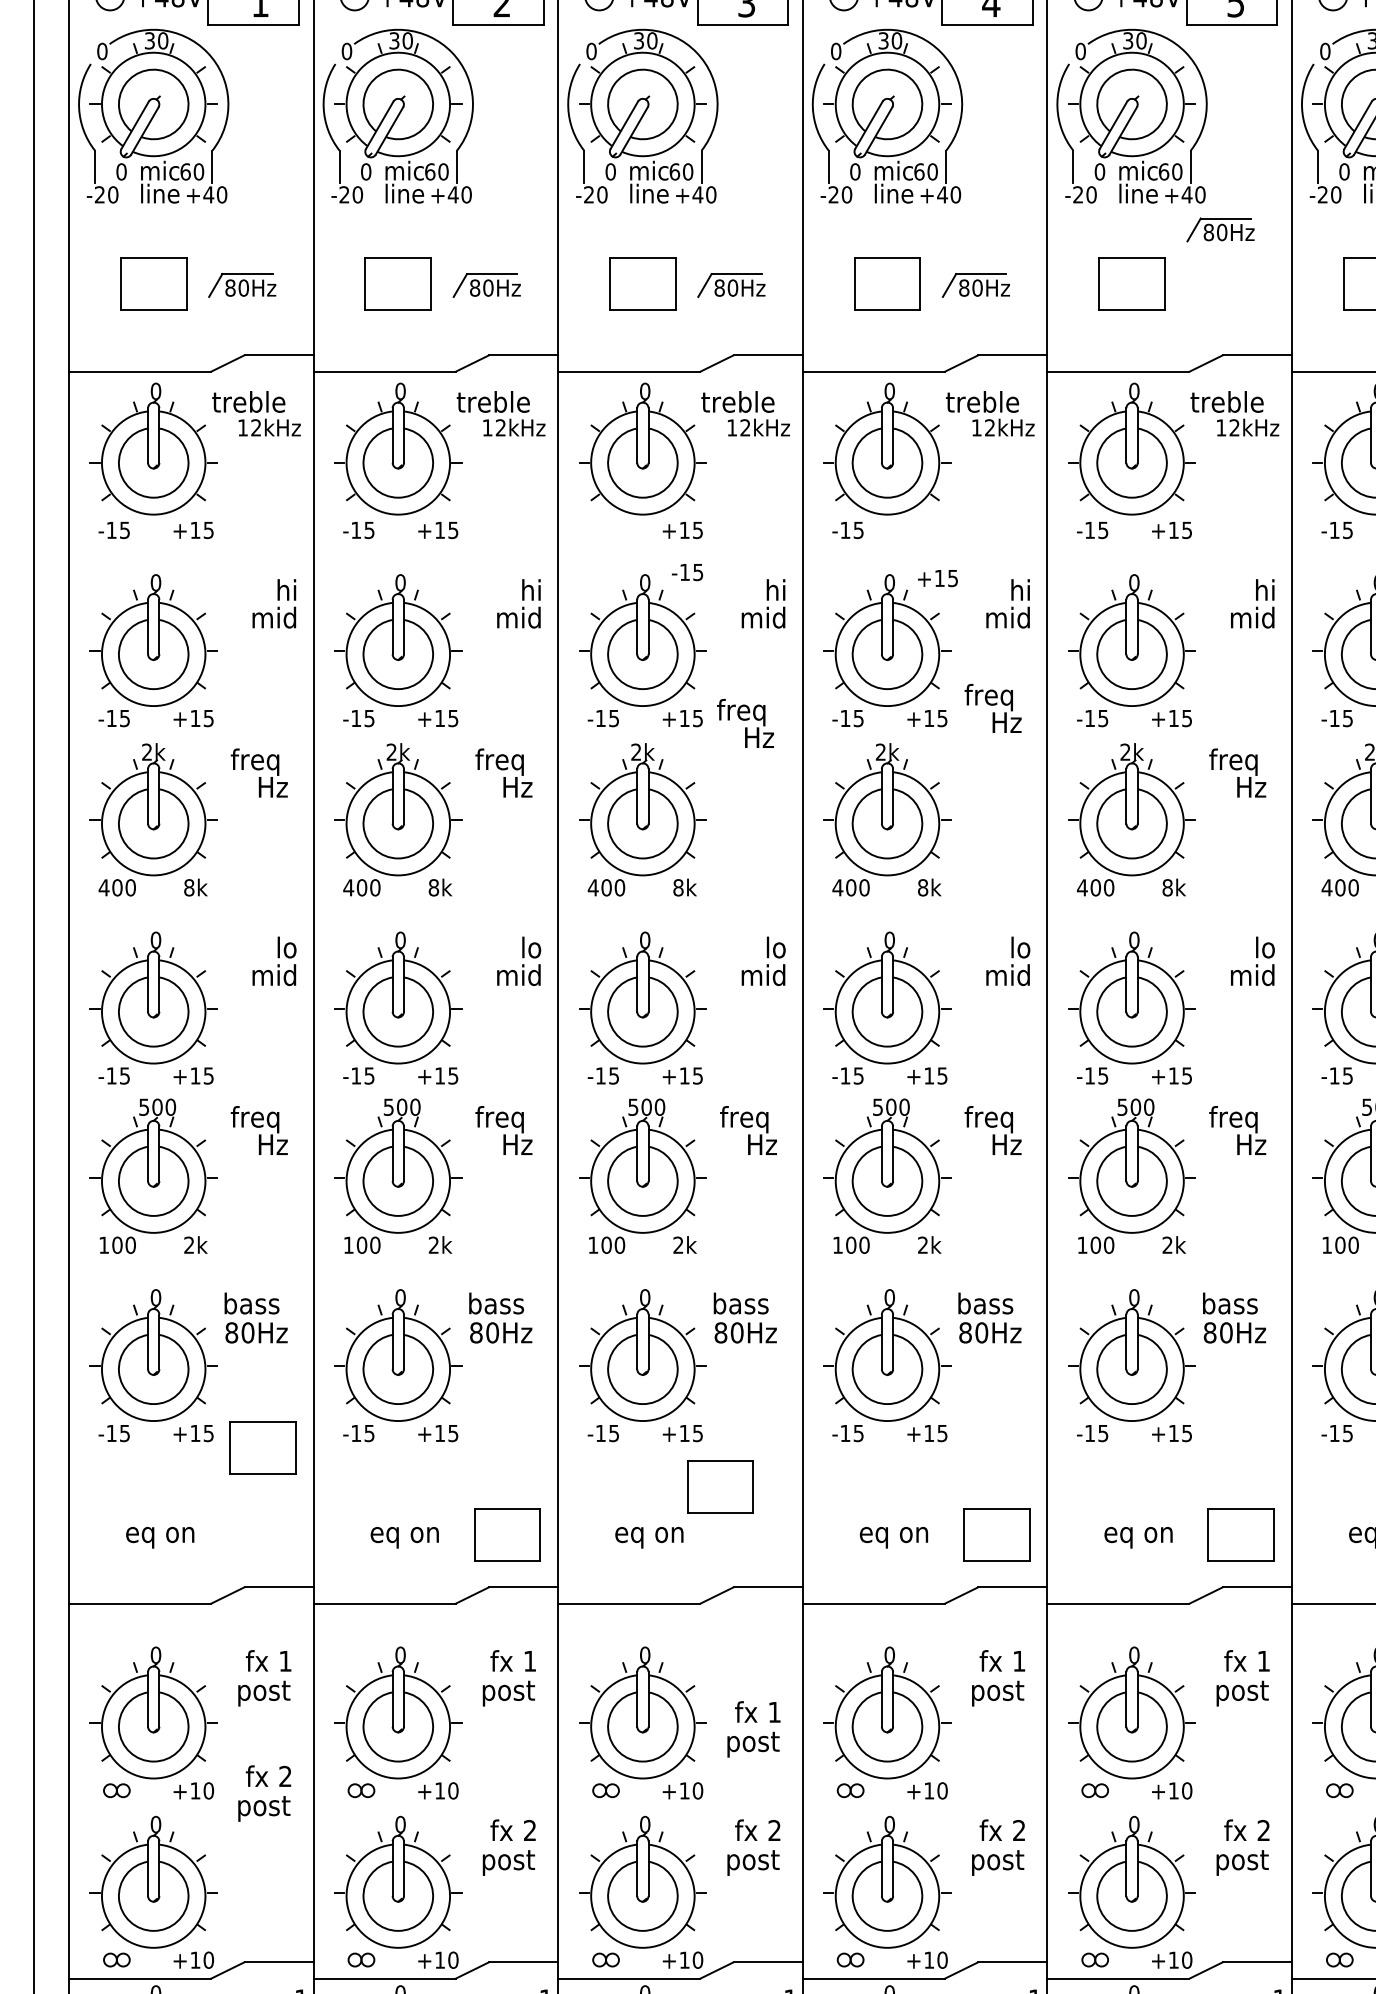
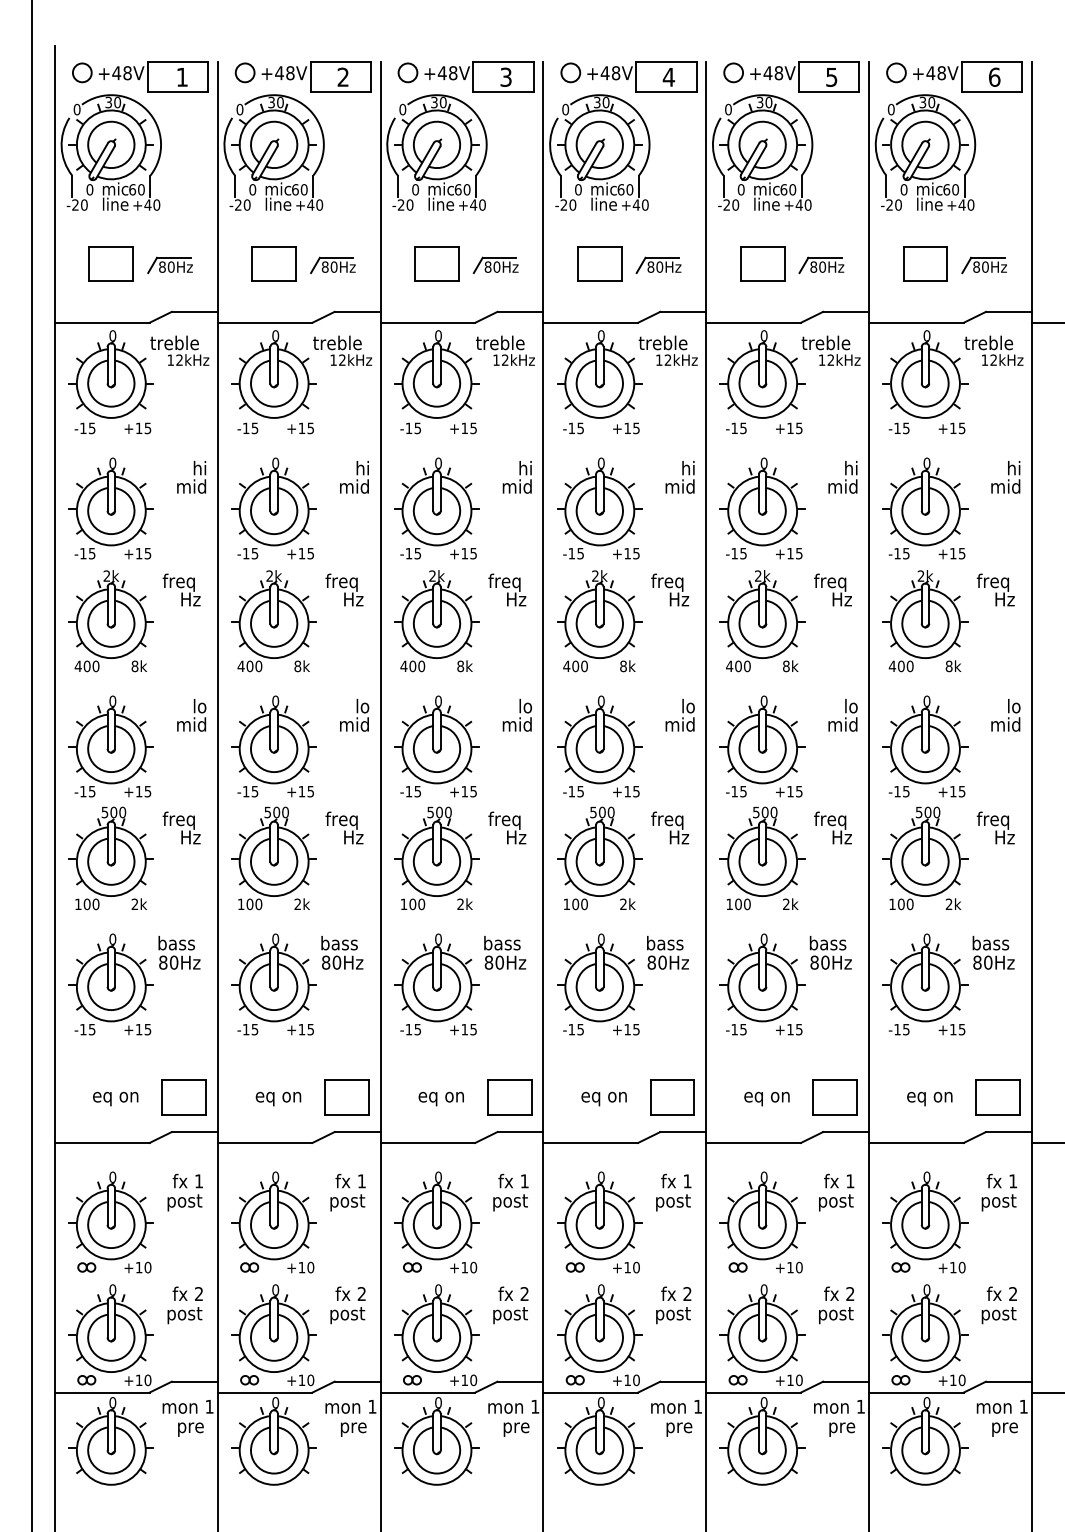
part: (1220, 230) -> (821, 265), moved
text: (687, 572) -> (410, 428), moved
text: (938, 578) -> (626, 428), moved
text: (993, 707) -> (670, 589), moved
text: (745, 722) -> (507, 589), moved
part: (262, 1448) -> (183, 1097), moved
part: (720, 1487) -> (509, 1097), moved
text: (753, 1729) -> (510, 1192), moved
text: (263, 1793) -> (184, 1305), moved

